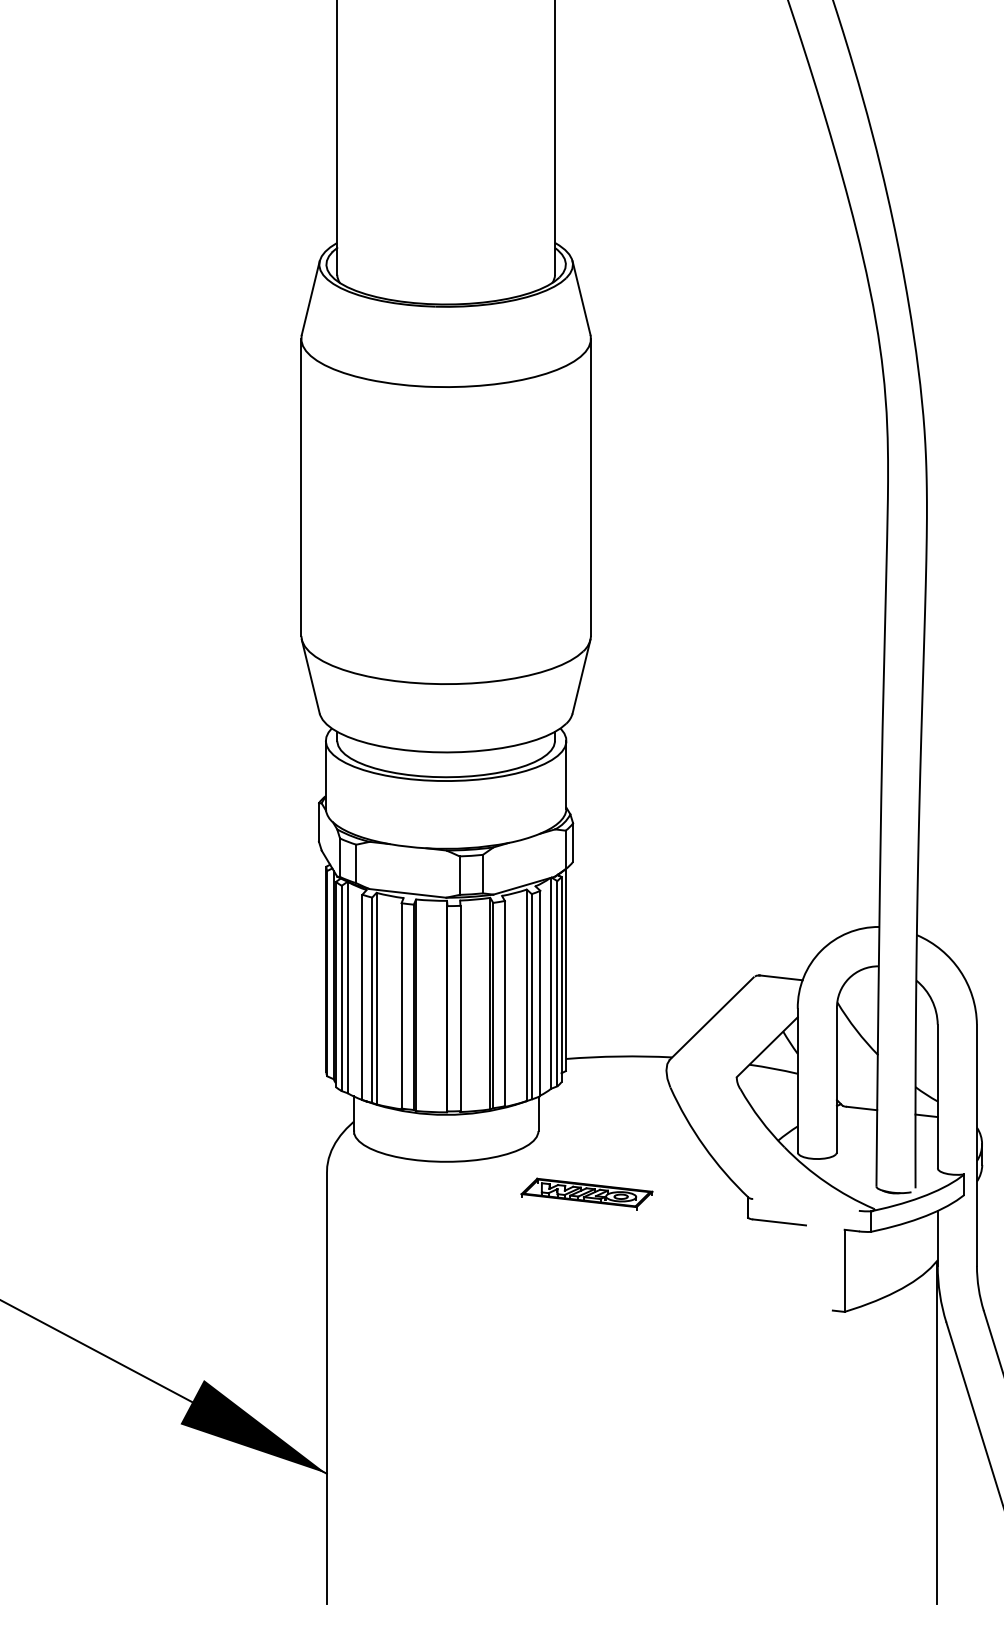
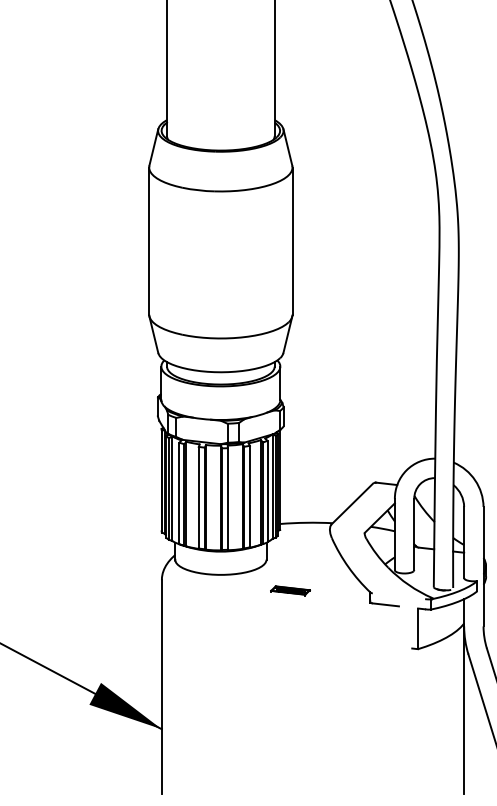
part: (586, 1193) -> (290, 590), size x0.6

